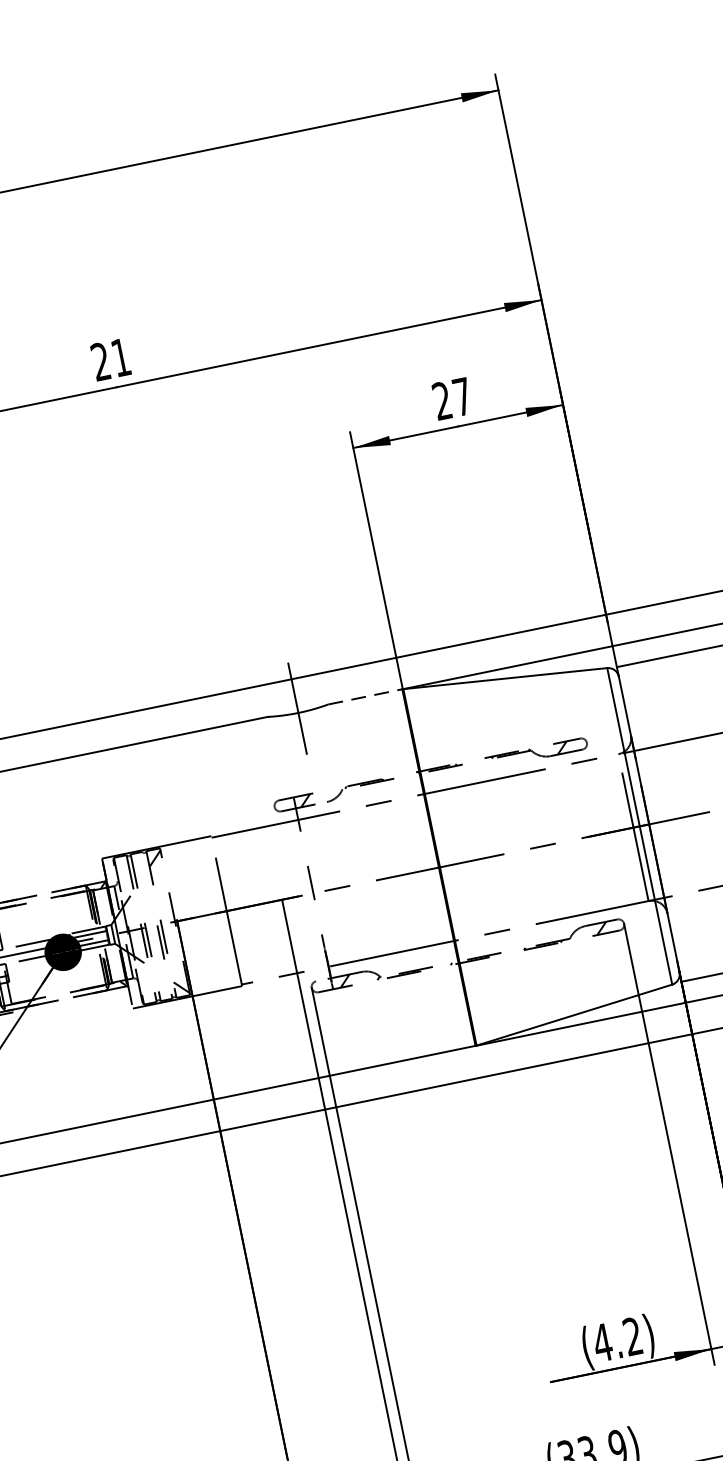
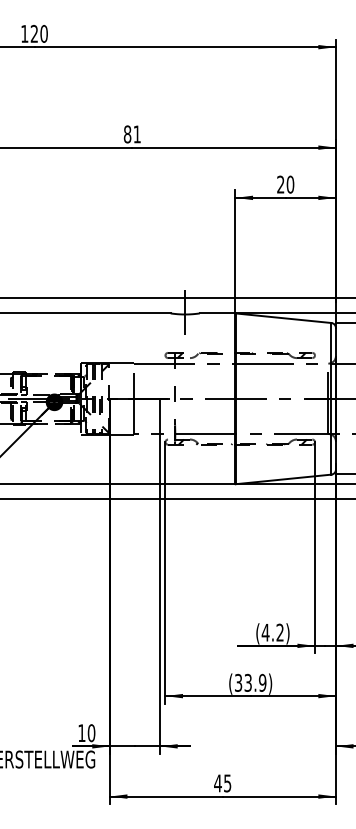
text: (100, 361) -> (127, 134), 21 -> 81
text: (462, 396) -> (290, 184), 27 -> 20
line: (365, 697) -> (217, 313), dashed -> solid

